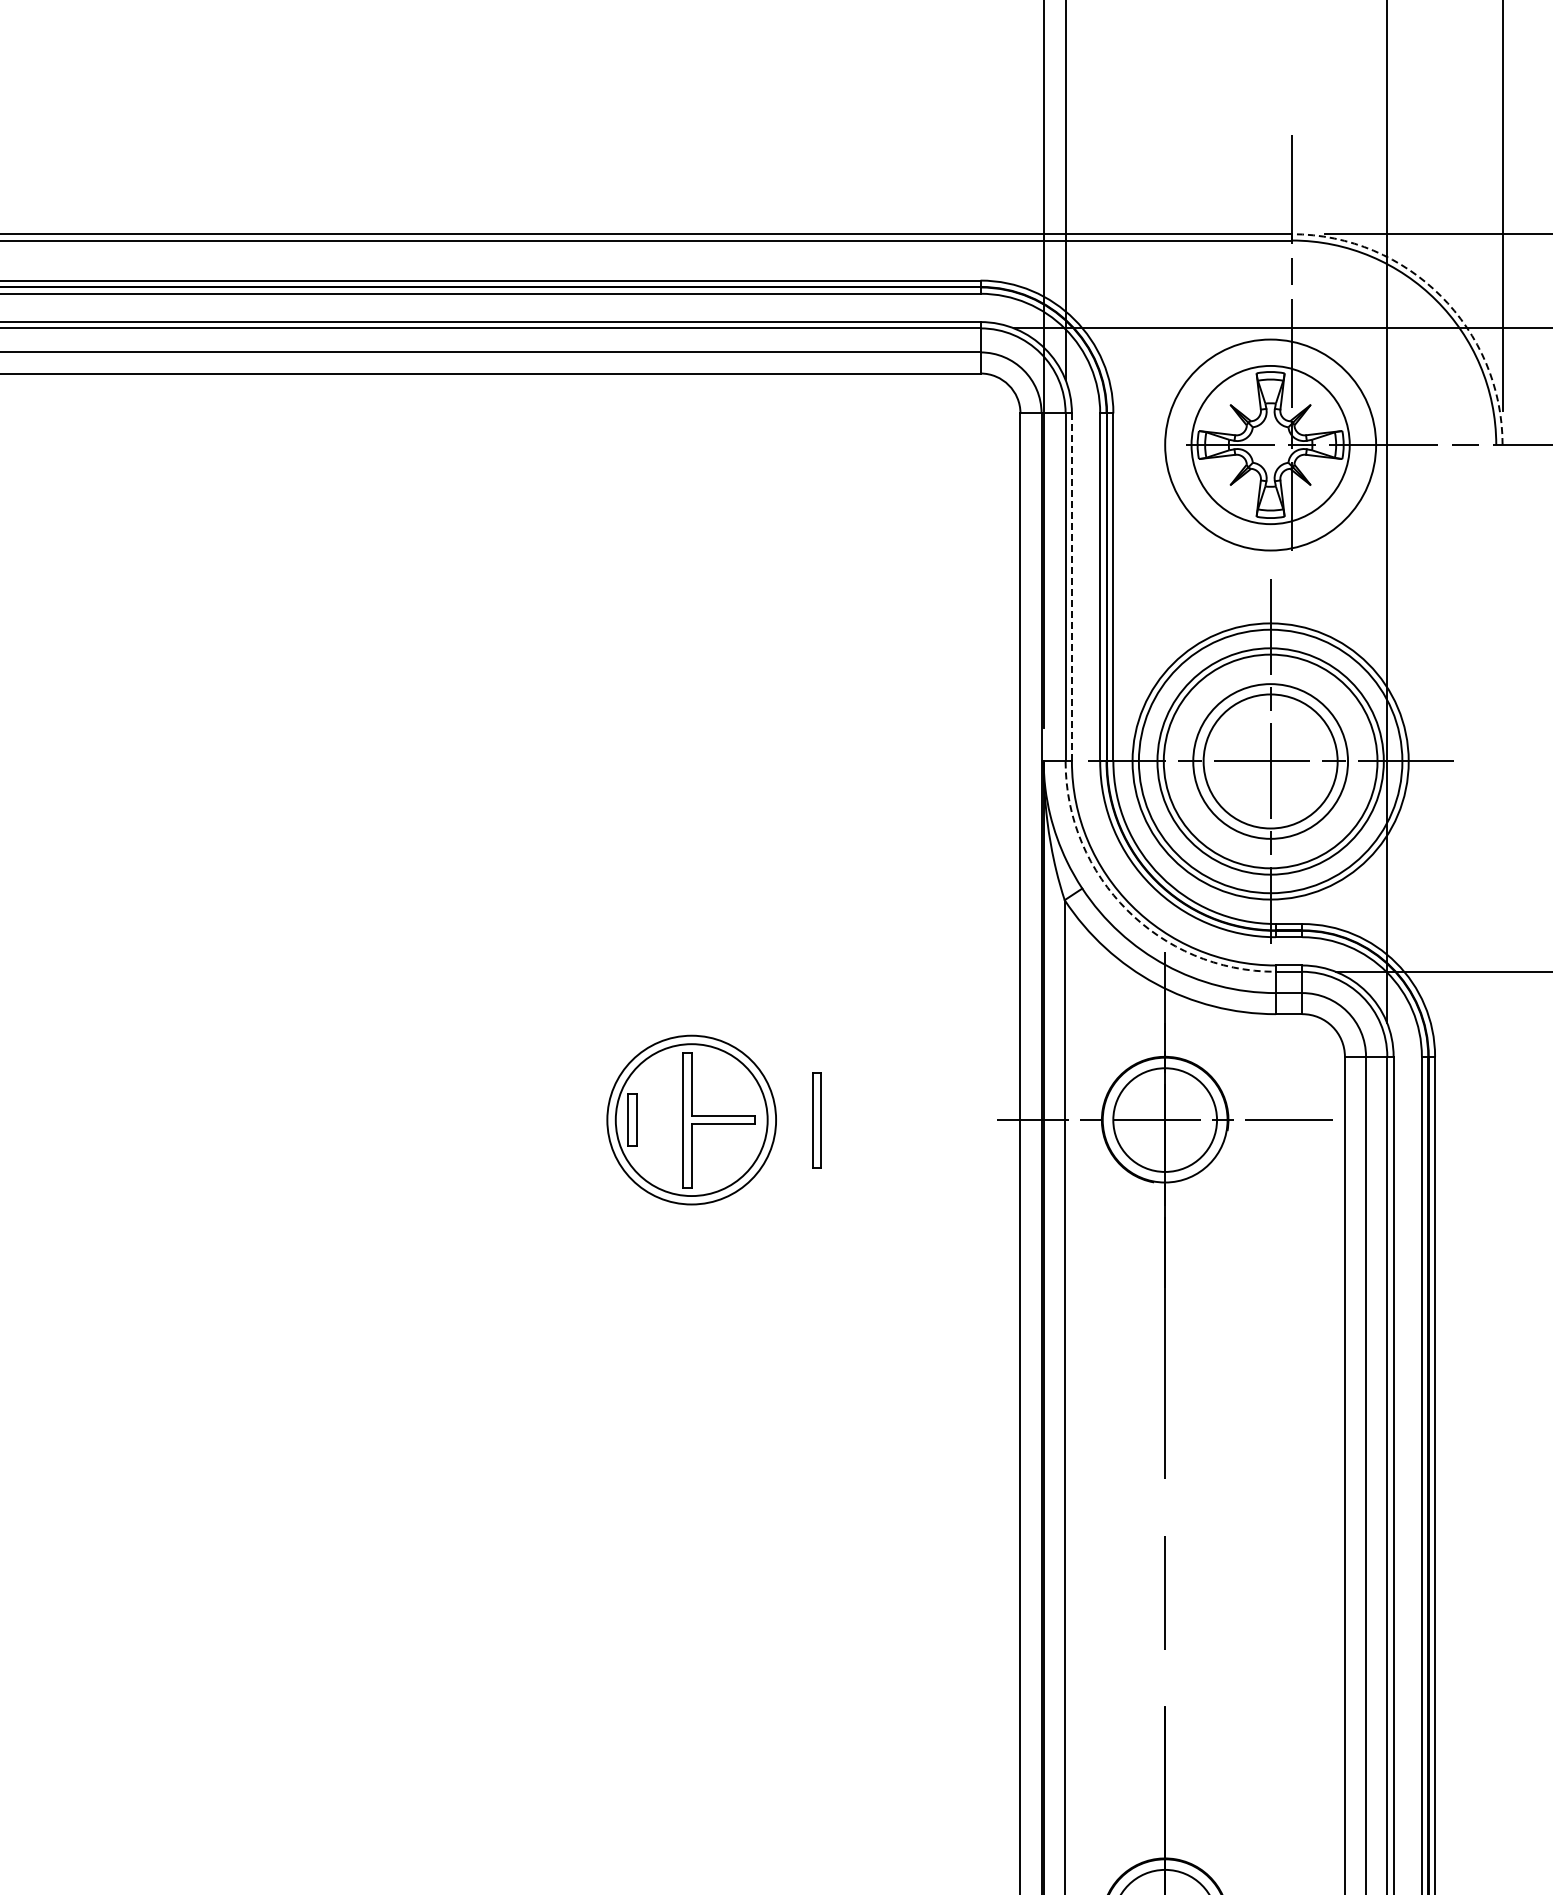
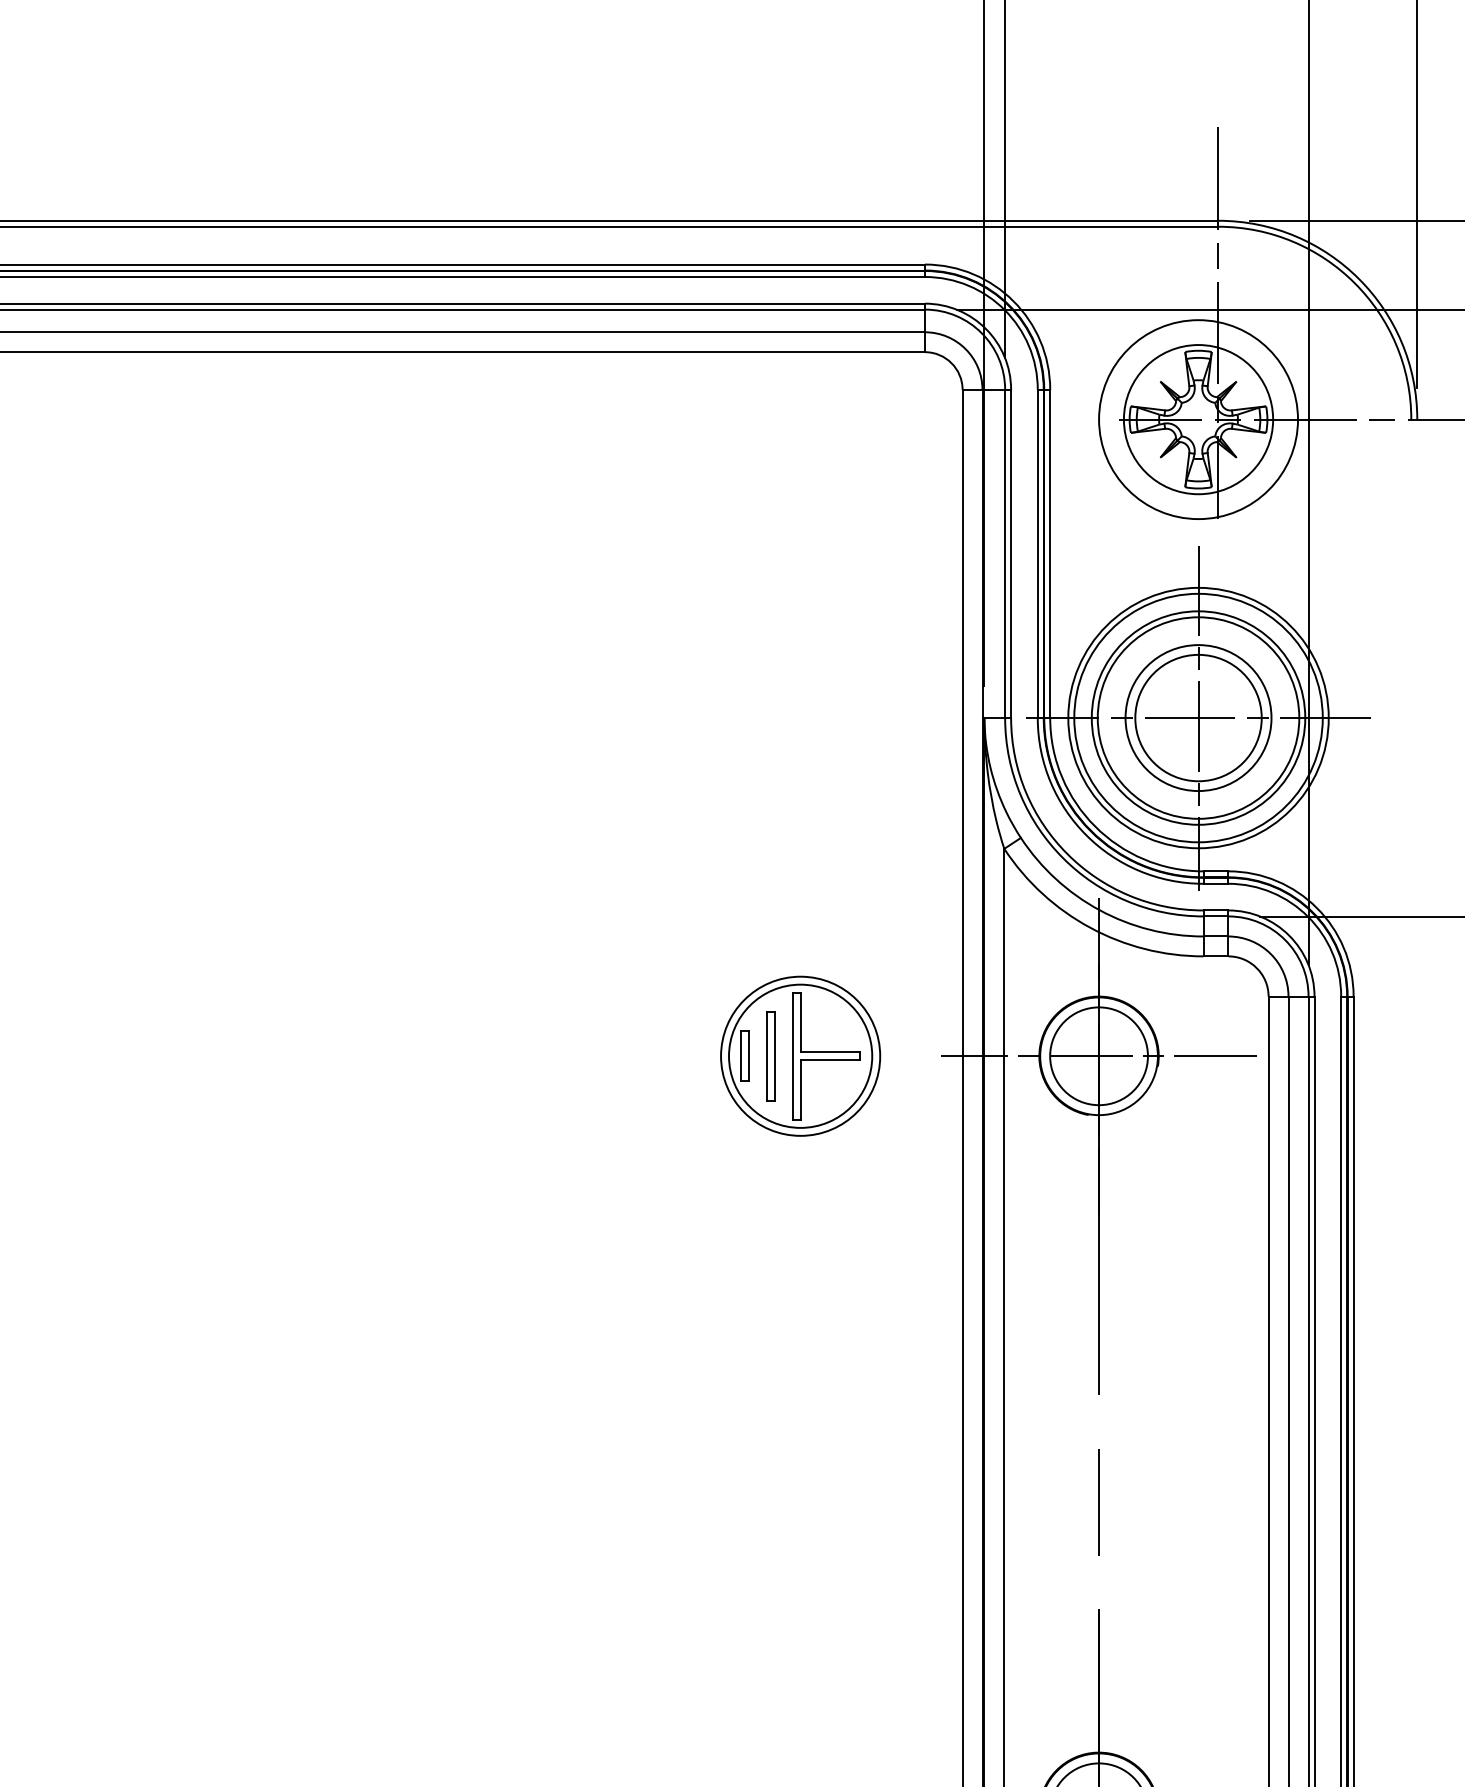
arc: (1440, 295) -> (1358, 278), dashed -> solid
line: (1071, 586) -> (1010, 553), dashed -> solid
arc: (1127, 910) -> (1063, 858), dashed -> solid
part: (691, 1119) -> (800, 1055), moved

